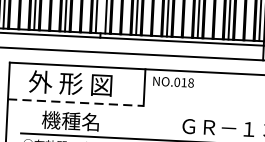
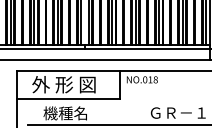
line: (75, 103) -> (68, 99), dashed -> solid

